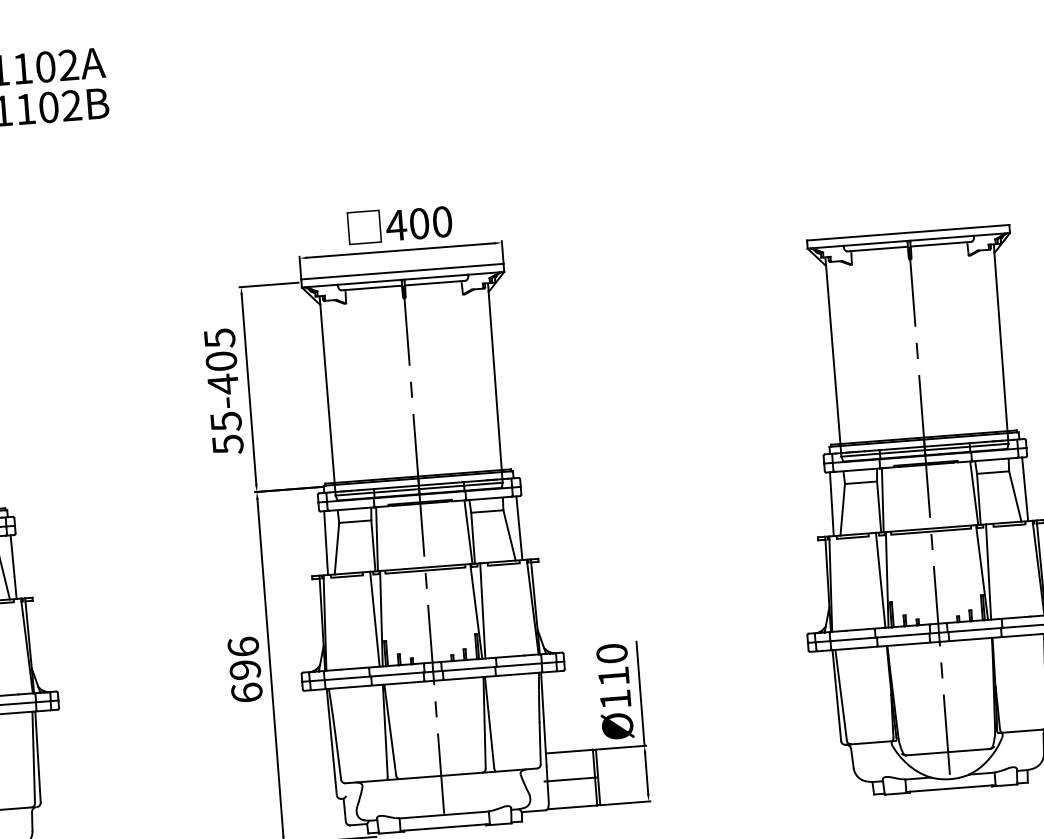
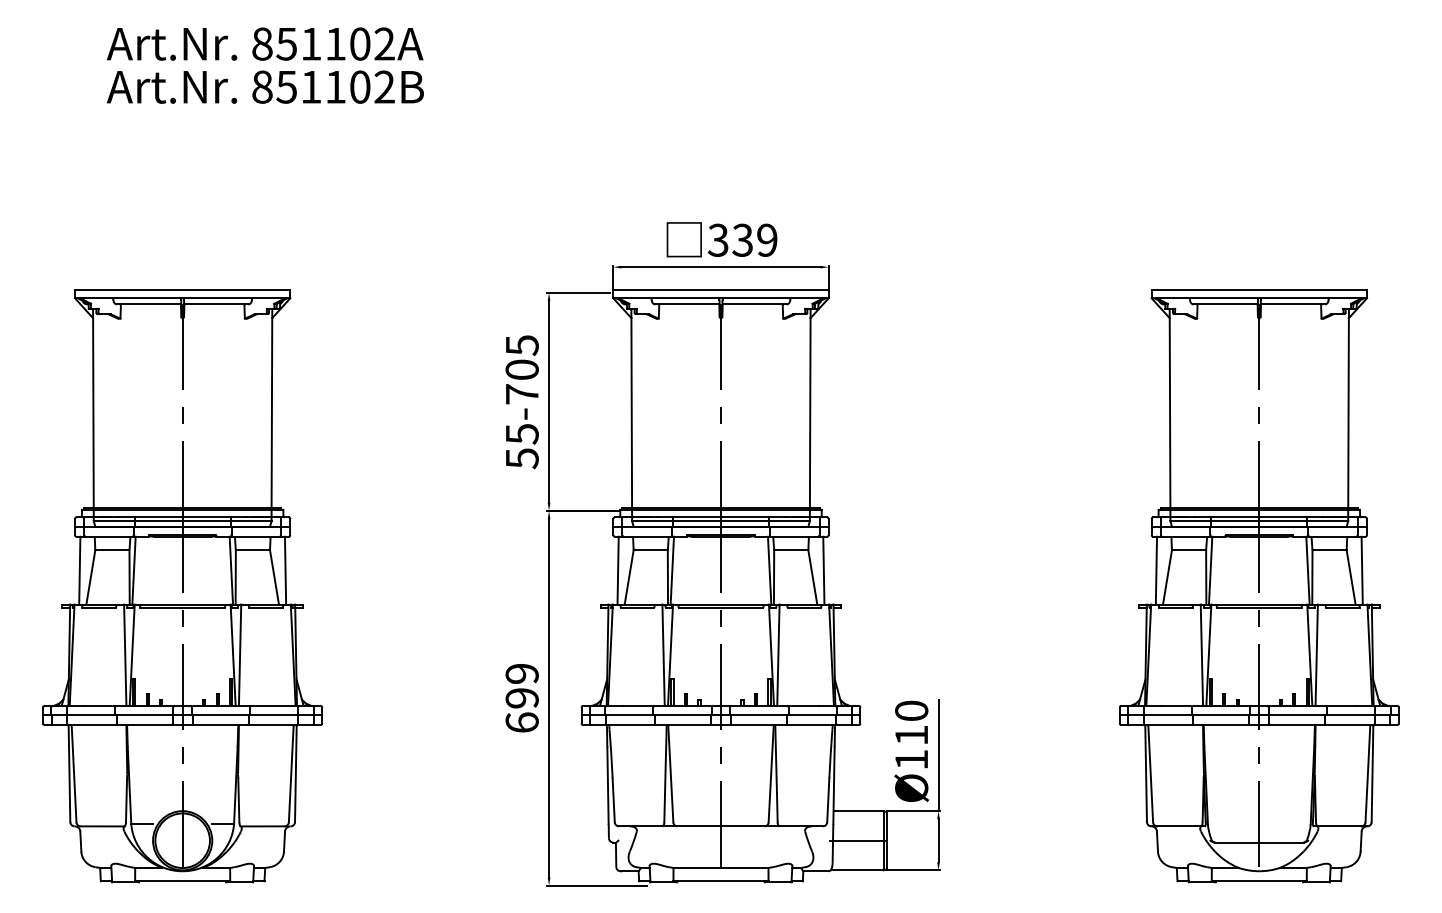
text: (419, 222) -> (742, 239), 400 -> 339
text: (223, 384) -> (522, 394), 55-405 -> 55-705
text: (242, 646) -> (521, 673), 696 -> 699

